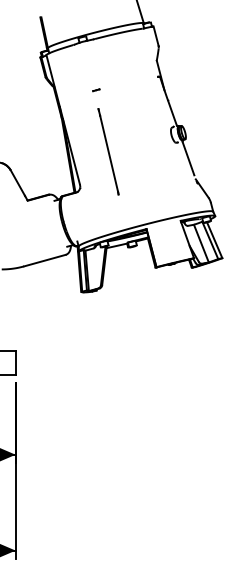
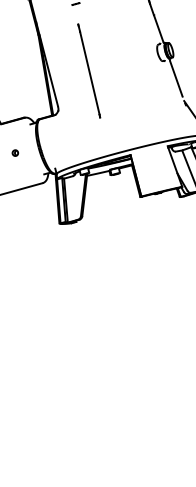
part: (40, 226) -> (15, 152), added

